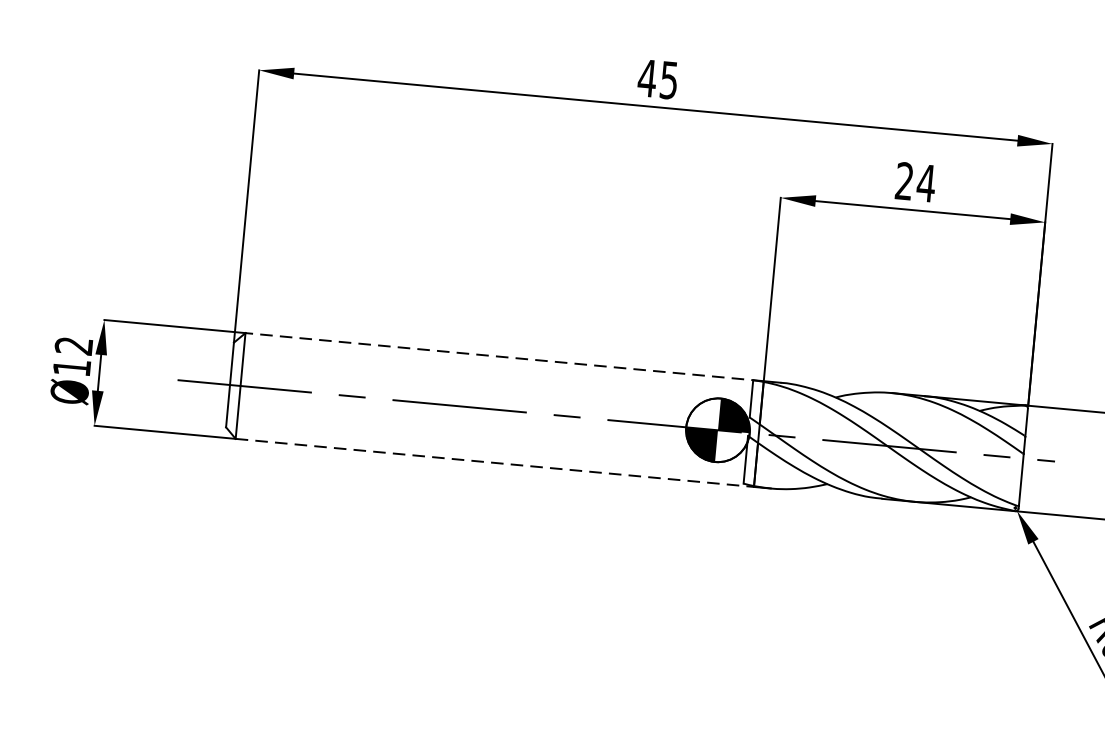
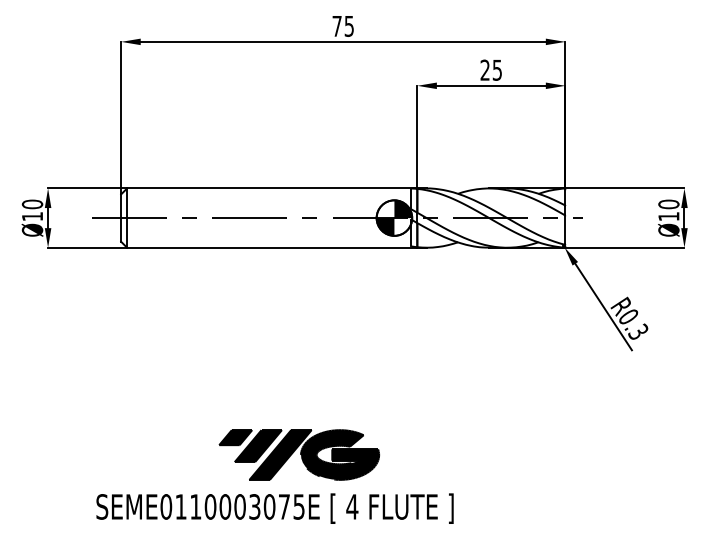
text: (648, 78) -> (337, 26), 45 -> 75
text: (926, 181) -> (497, 69), 24 -> 25
text: (73, 346) -> (32, 204), Ø12 -> Ø10
line: (503, 357) -> (271, 188), dashed -> solid
line: (495, 462) -> (272, 247), dashed -> solid

